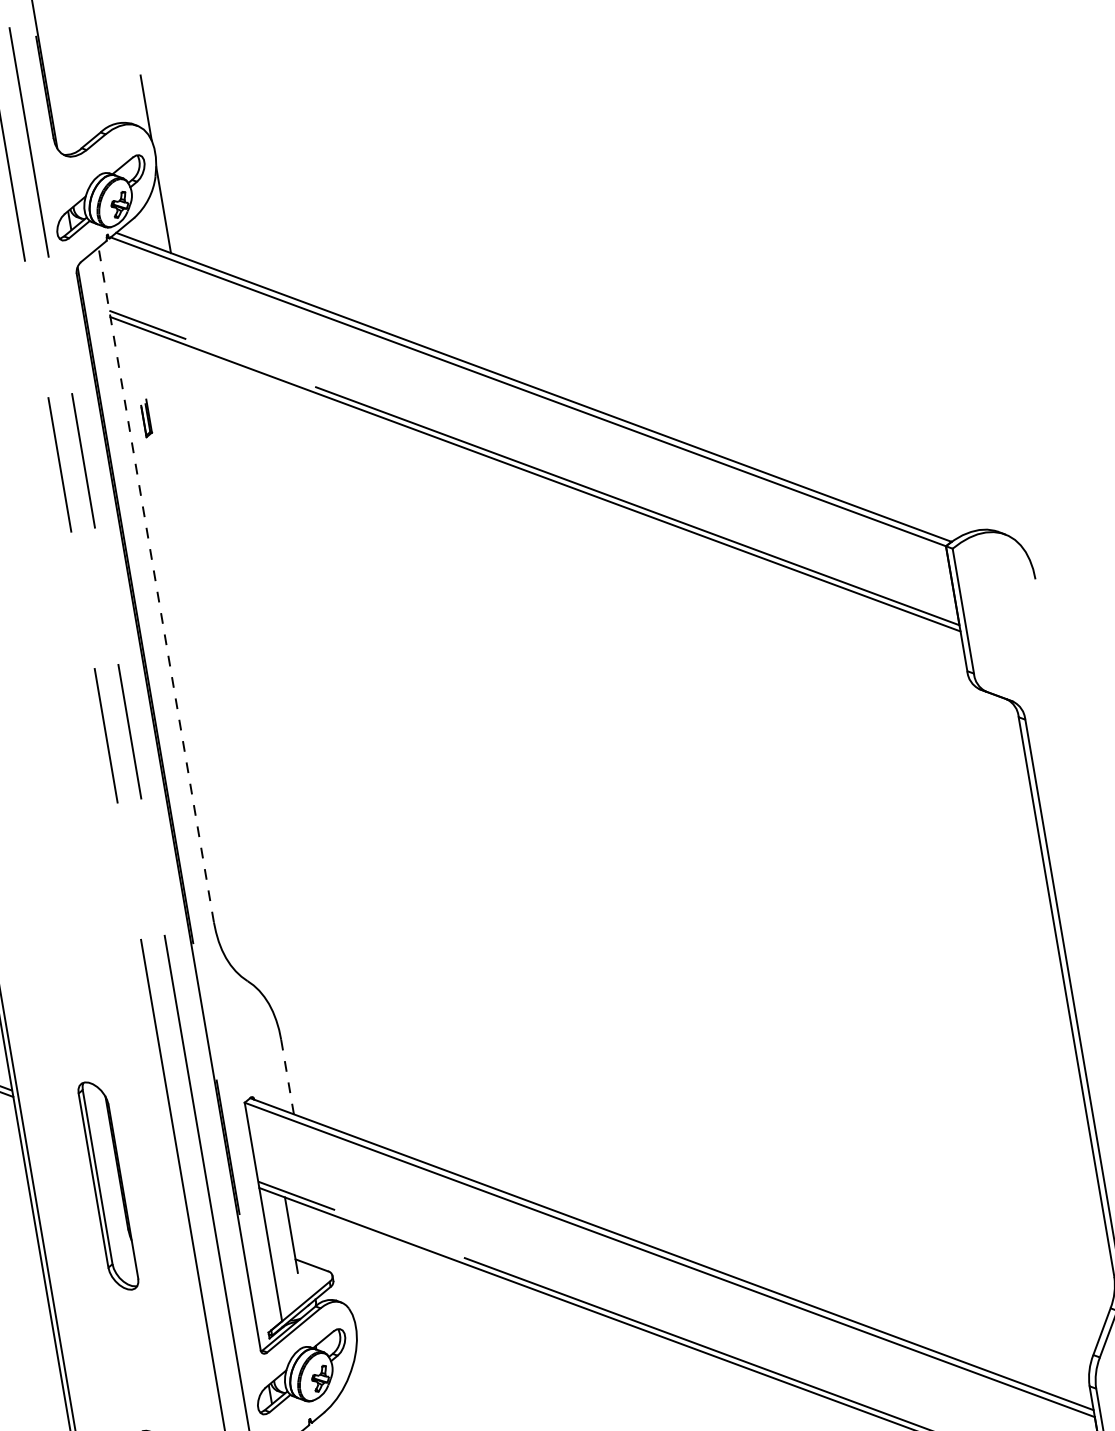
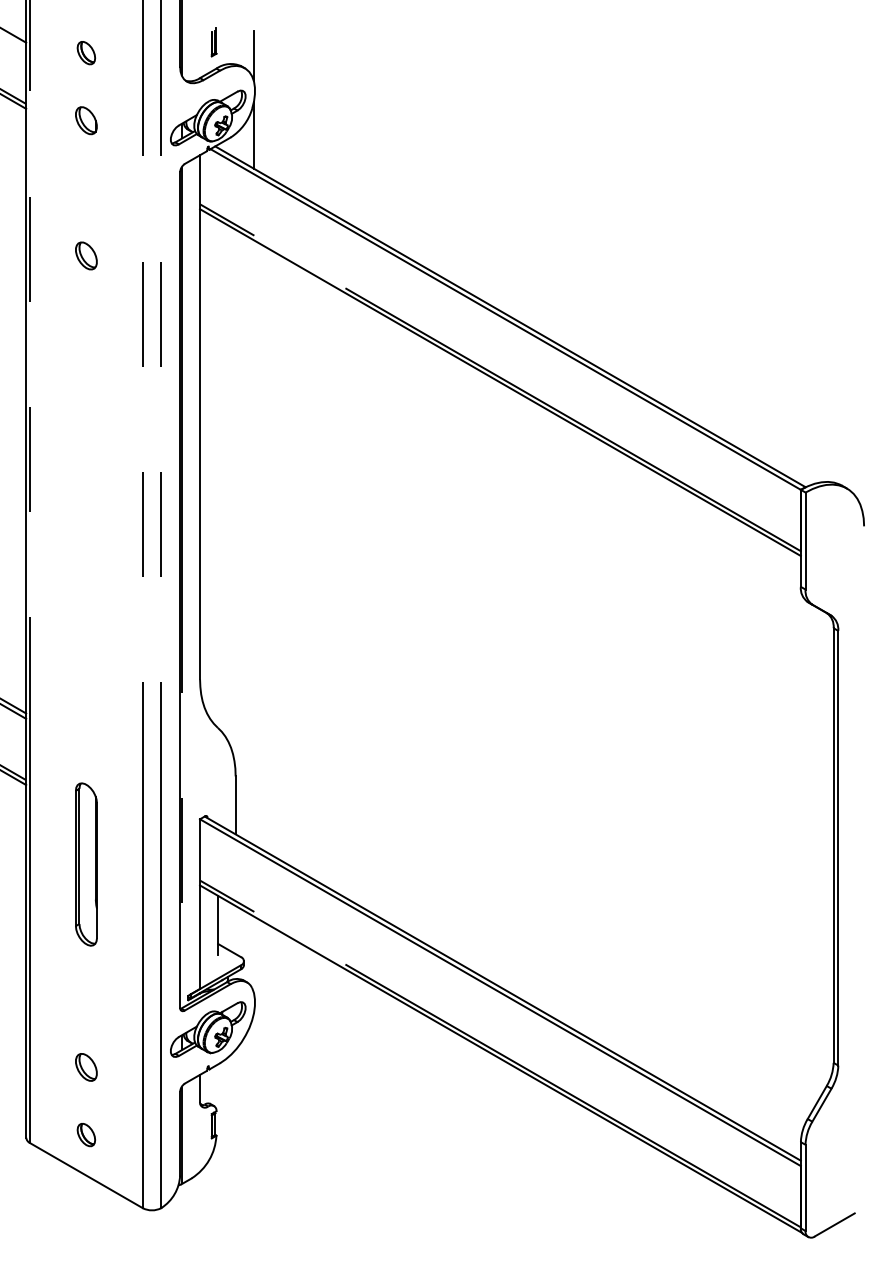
part: (145, 418) -> (213, 42), moved
line: (156, 583) -> (200, 416), dashed -> solid
line: (287, 1077) -> (235, 805), dashed -> solid

